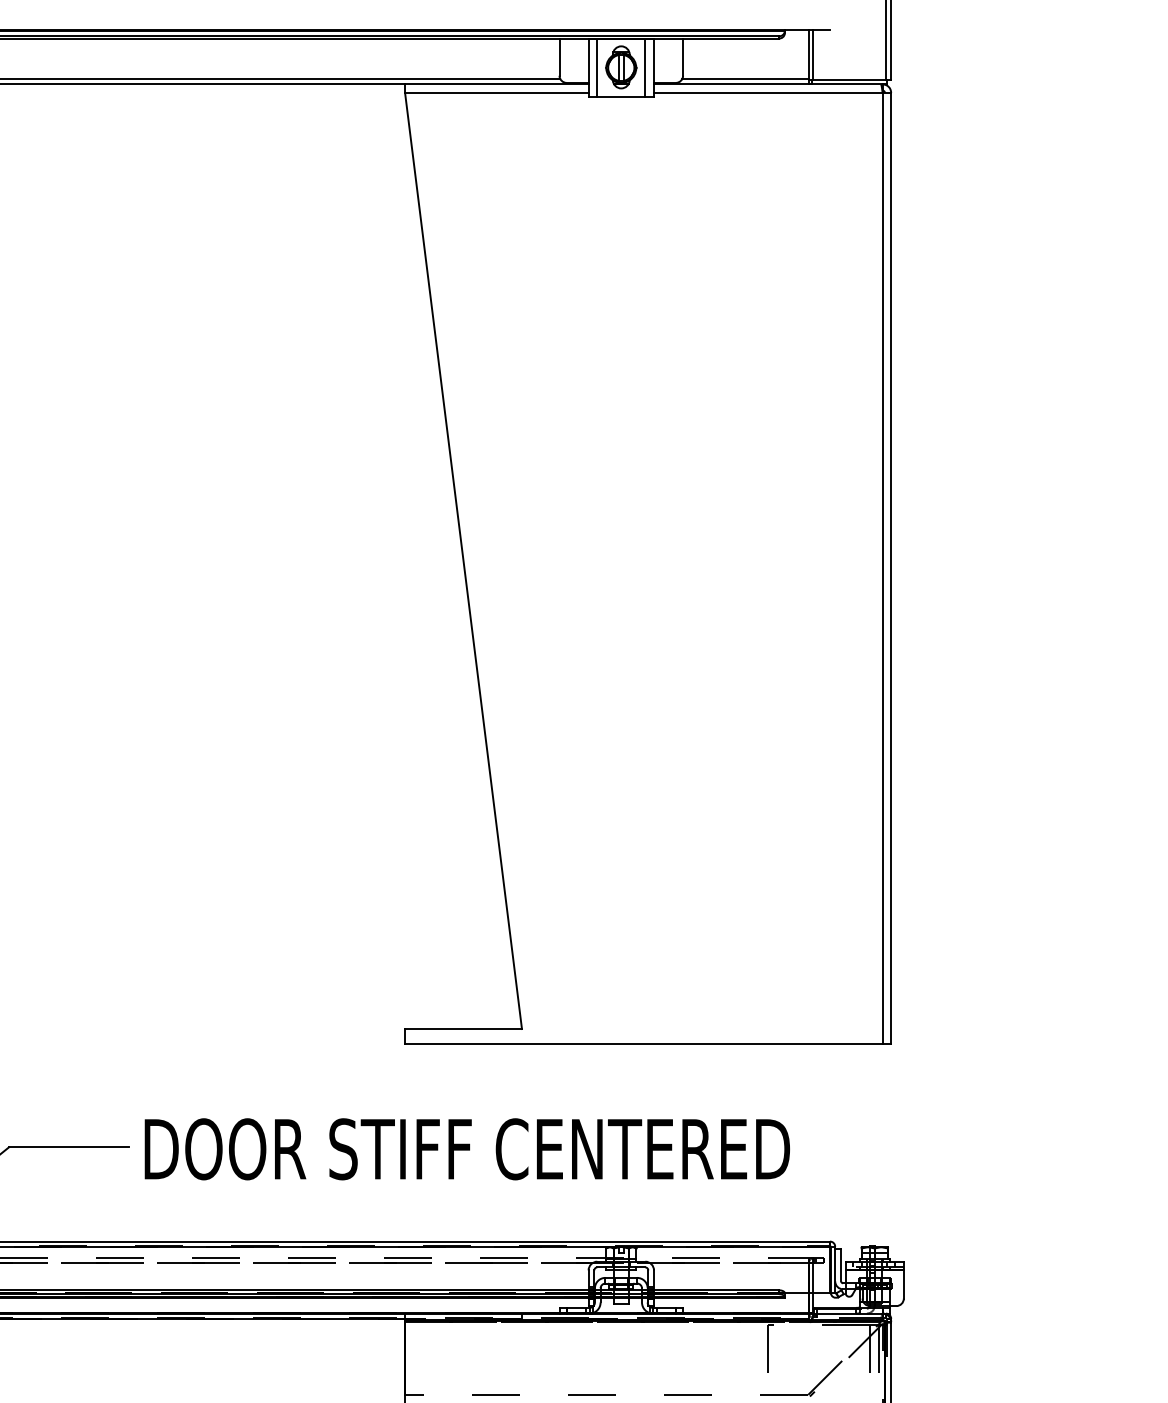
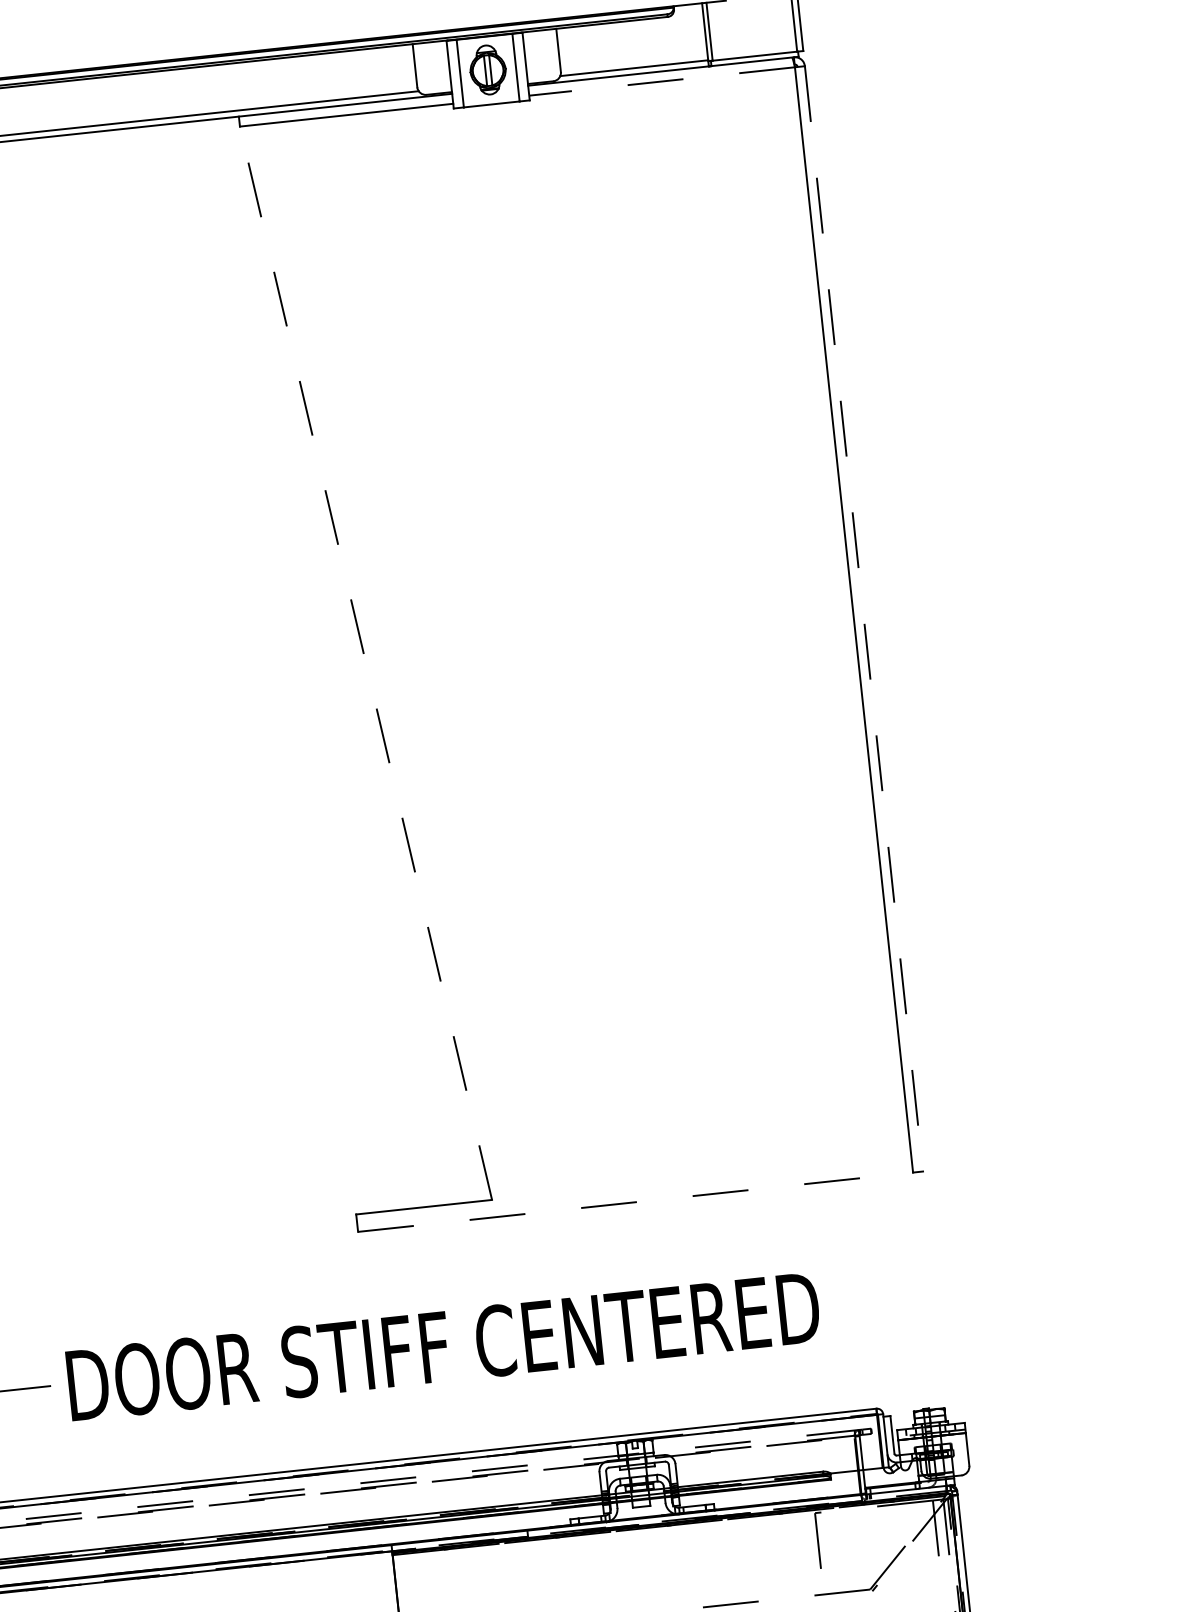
line: (767, 92) -> (661, 81), solid -> dashed
line: (463, 561) -> (366, 663), solid -> dashed
line: (891, 568) -> (864, 618), solid -> dashed
line: (643, 1044) -> (635, 1202), solid -> dashed

